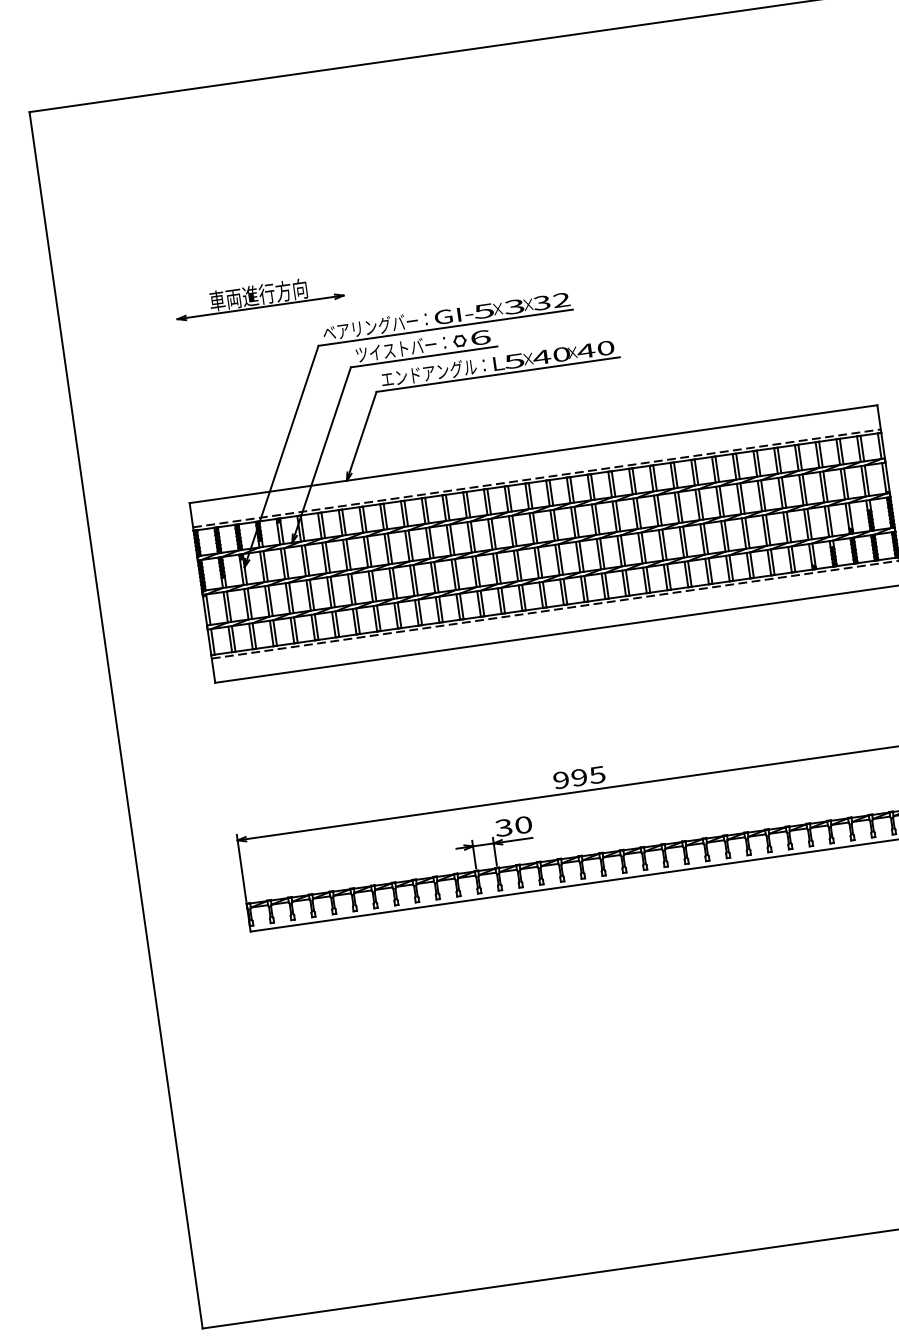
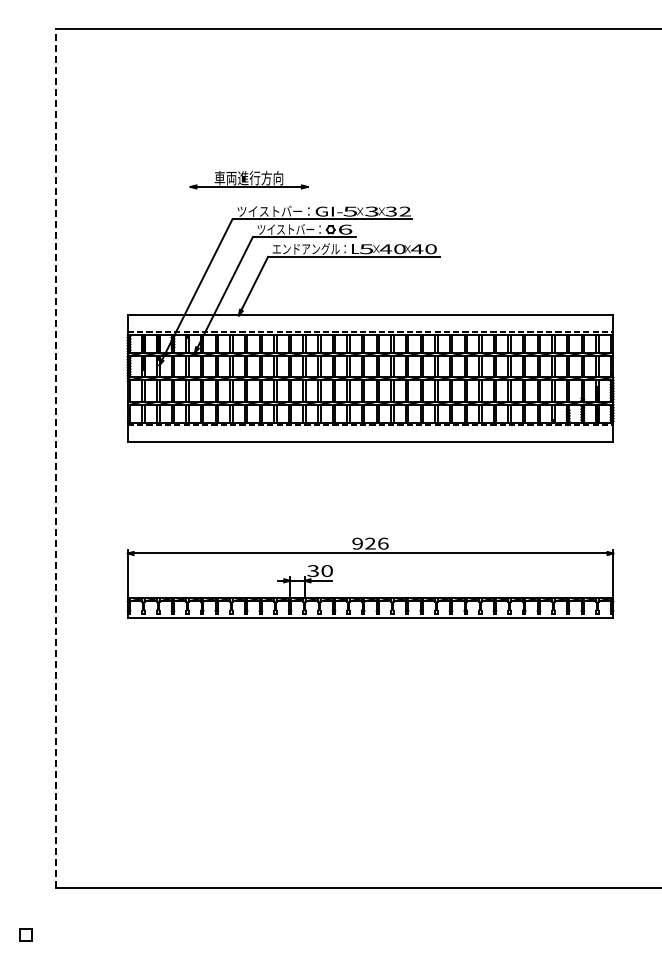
part: (258, 296) -> (248, 179), moved
text: (375, 326) -> (273, 211), ベアリングバー： -> ツイストバー：
line: (115, 718) -> (55, 457), solid -> dashed
text: (587, 776) -> (376, 543), 995 -> 926

